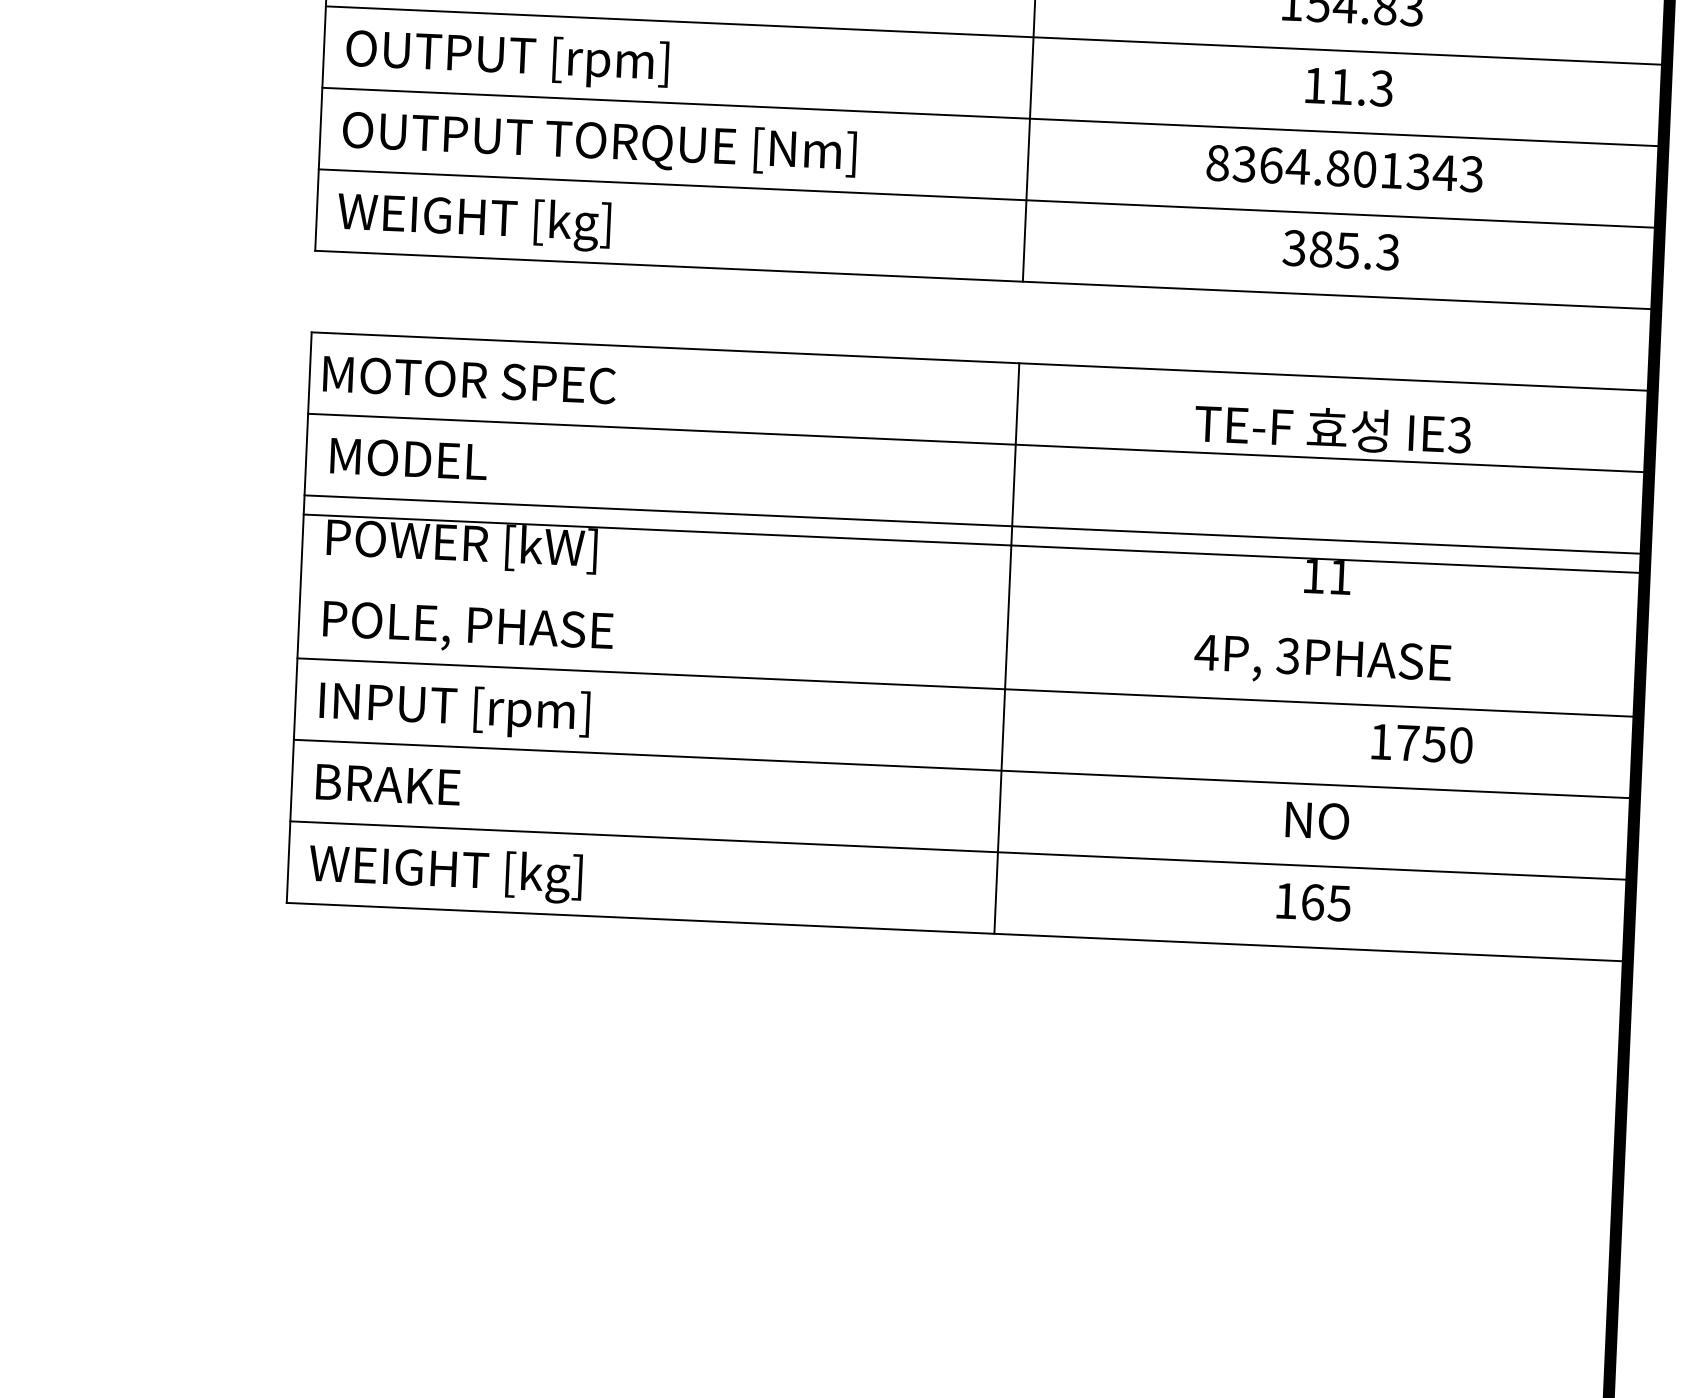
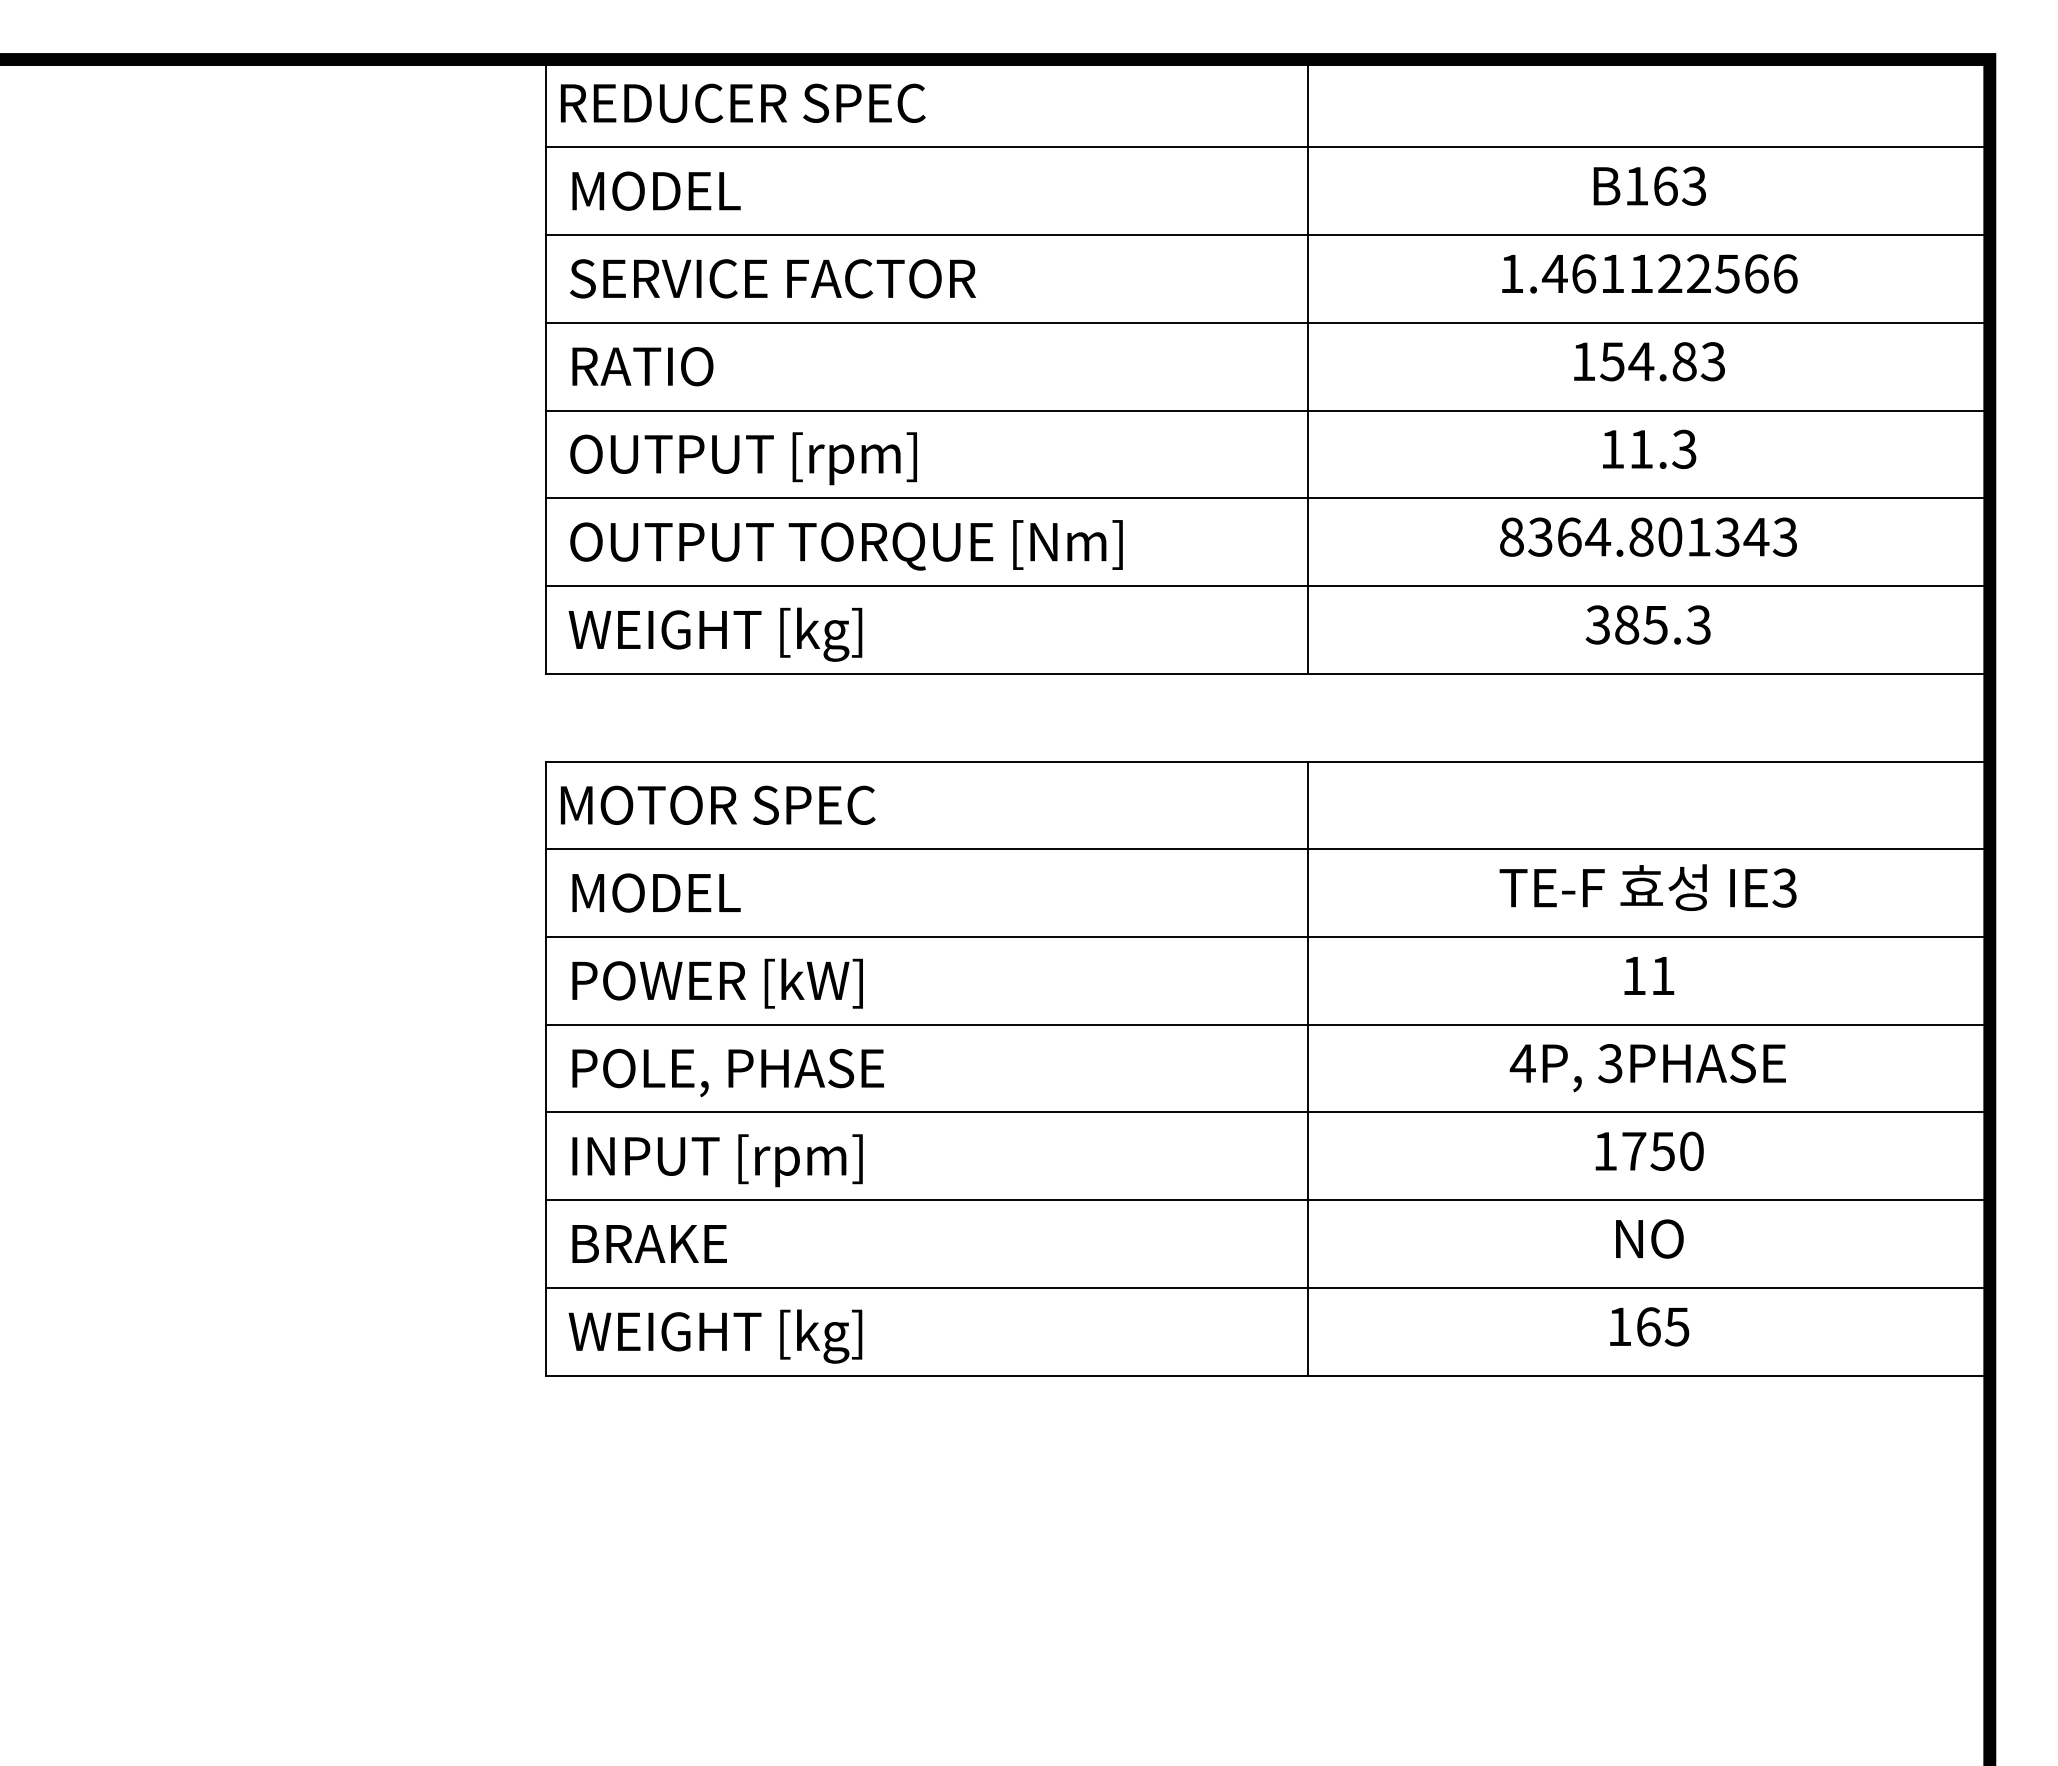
text: (1332, 429) -> (1647, 887), moved
line: (973, 543) -> (1267, 1024), moved
text: (1422, 742) -> (1649, 1150), moved

